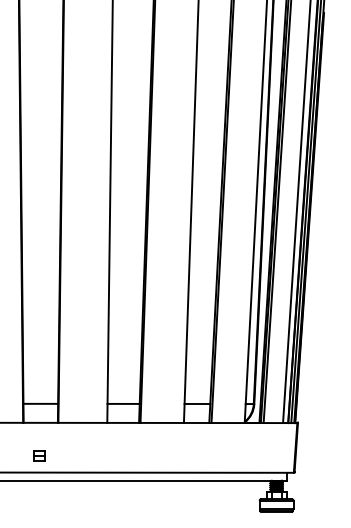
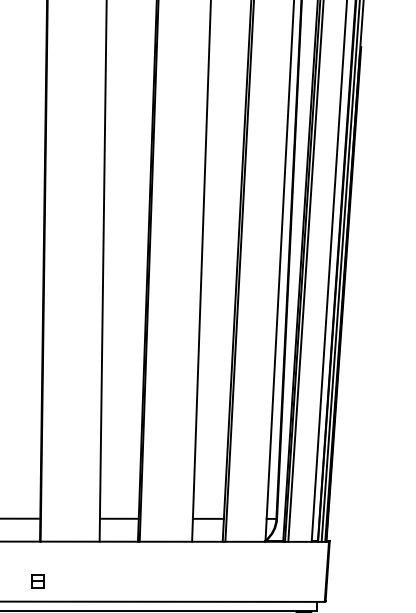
part: (39, 455) -> (38, 581), moved

